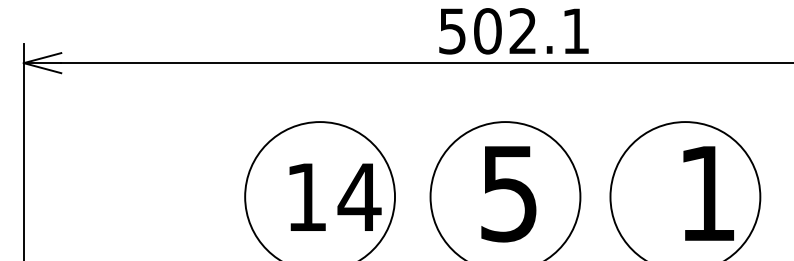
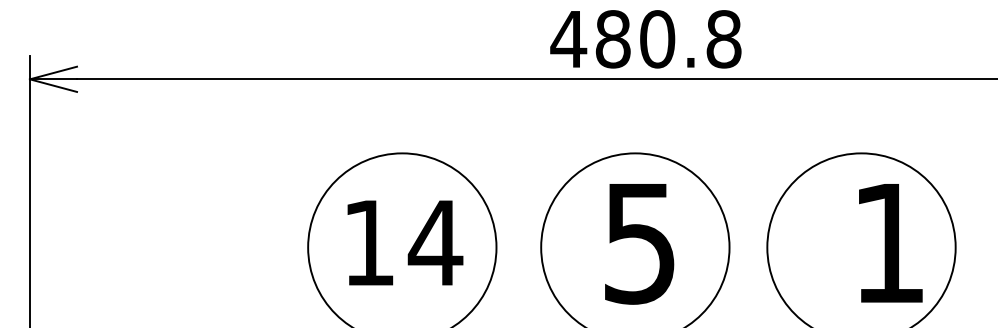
text: (513, 31) -> (645, 39), 502.1 -> 480.8
text: (335, 196) -> (405, 241), moved

